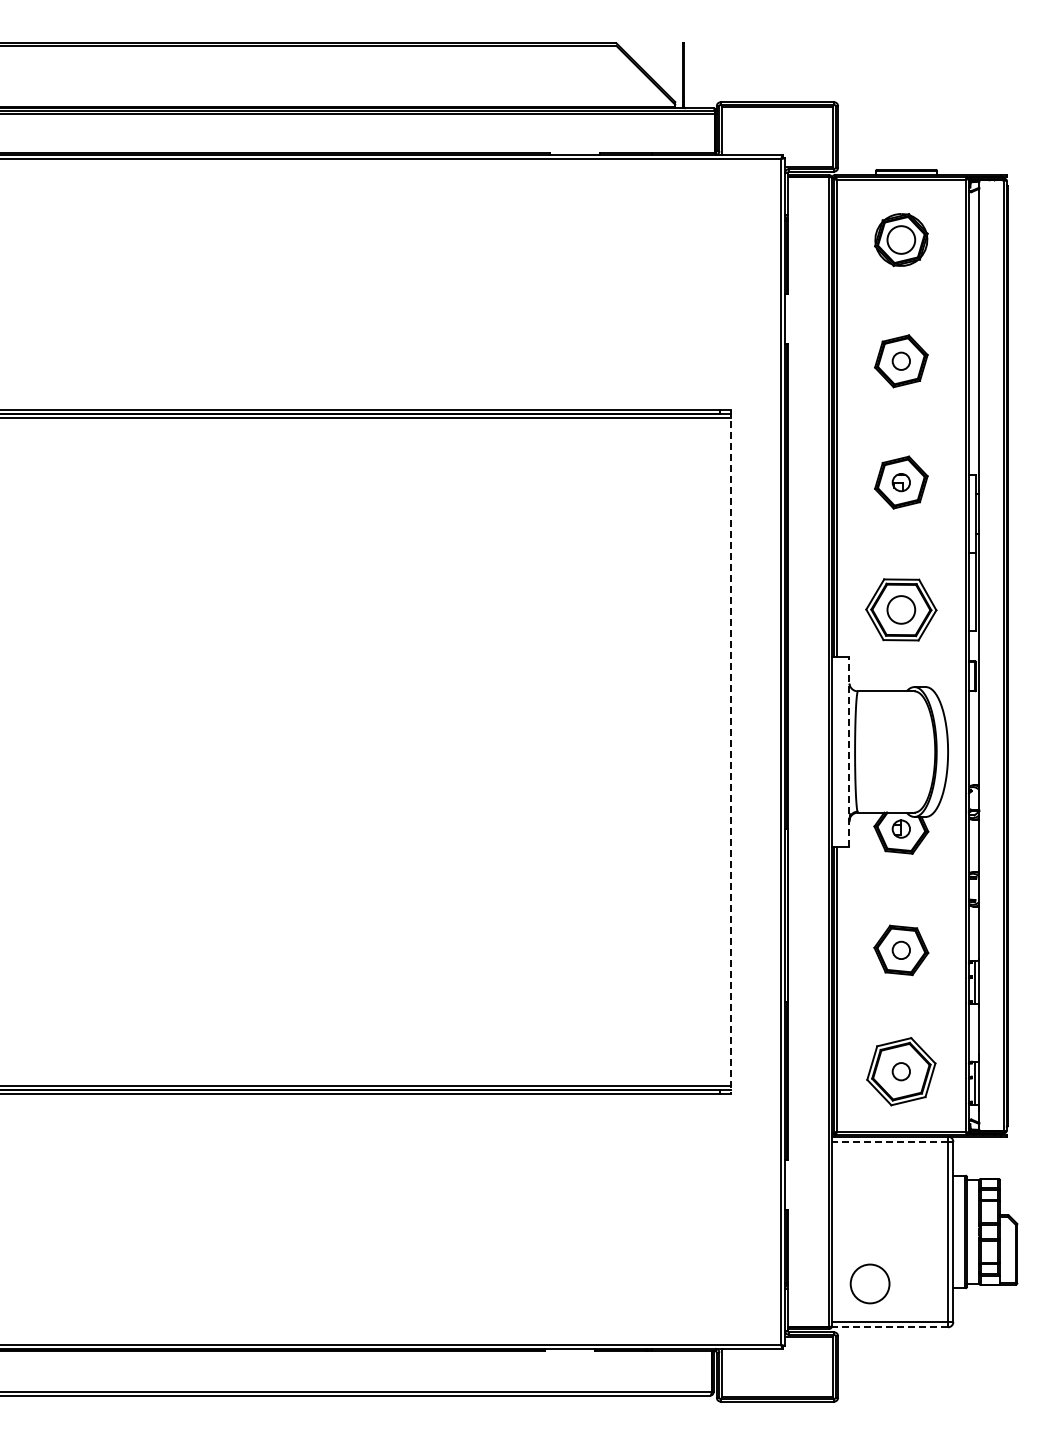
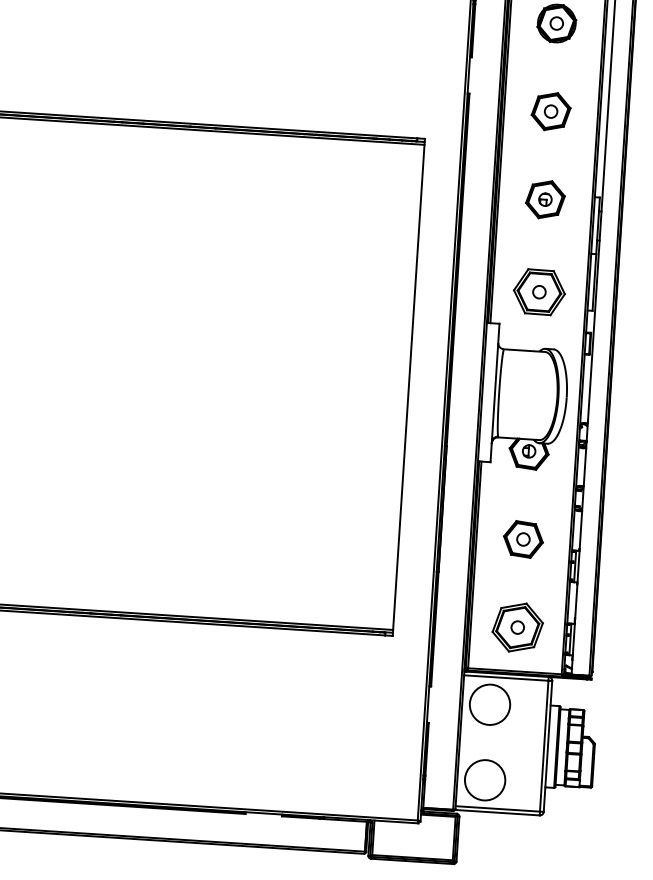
circle: (901, 239) -> (556, 23), size x0.62
circle: (901, 609) -> (539, 291), size x0.62
line: (849, 751) -> (495, 392), dashed -> solid
line: (730, 752) -> (408, 387), dashed -> solid
line: (889, 1141) -> (505, 677), dashed -> solid
circle: (869, 1179) -> (489, 704), added
circle: (869, 1283) -> (484, 779), size x1.43
line: (889, 1327) -> (497, 812), dashed -> solid

